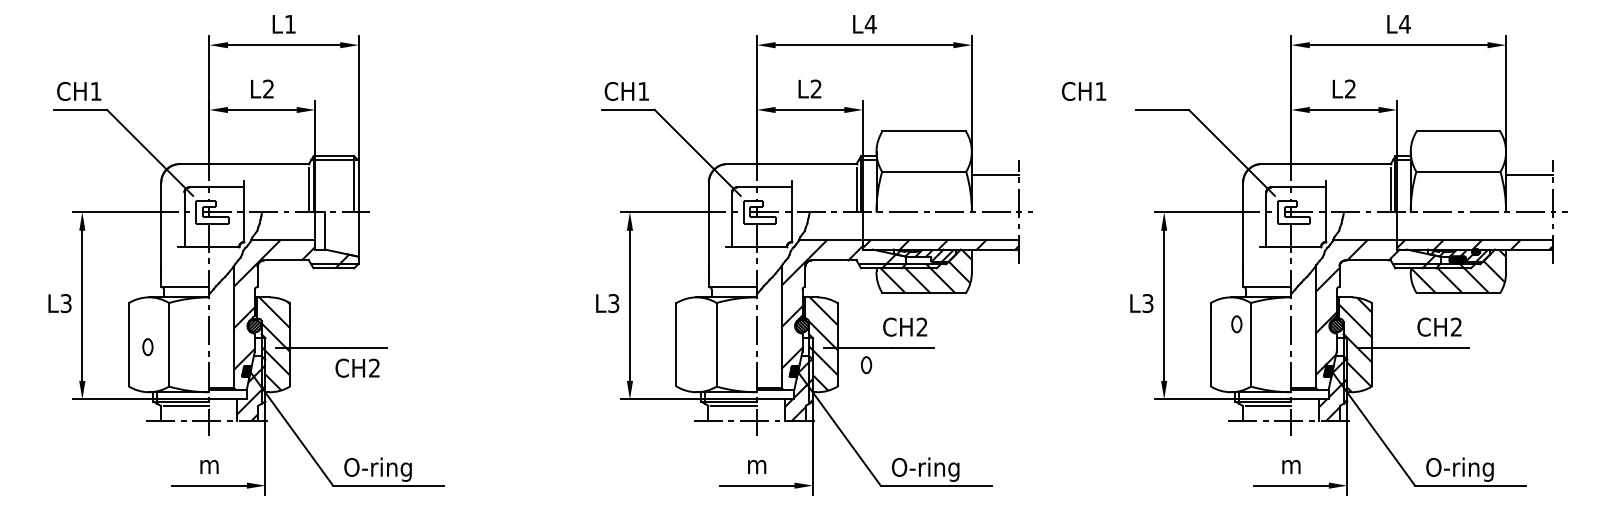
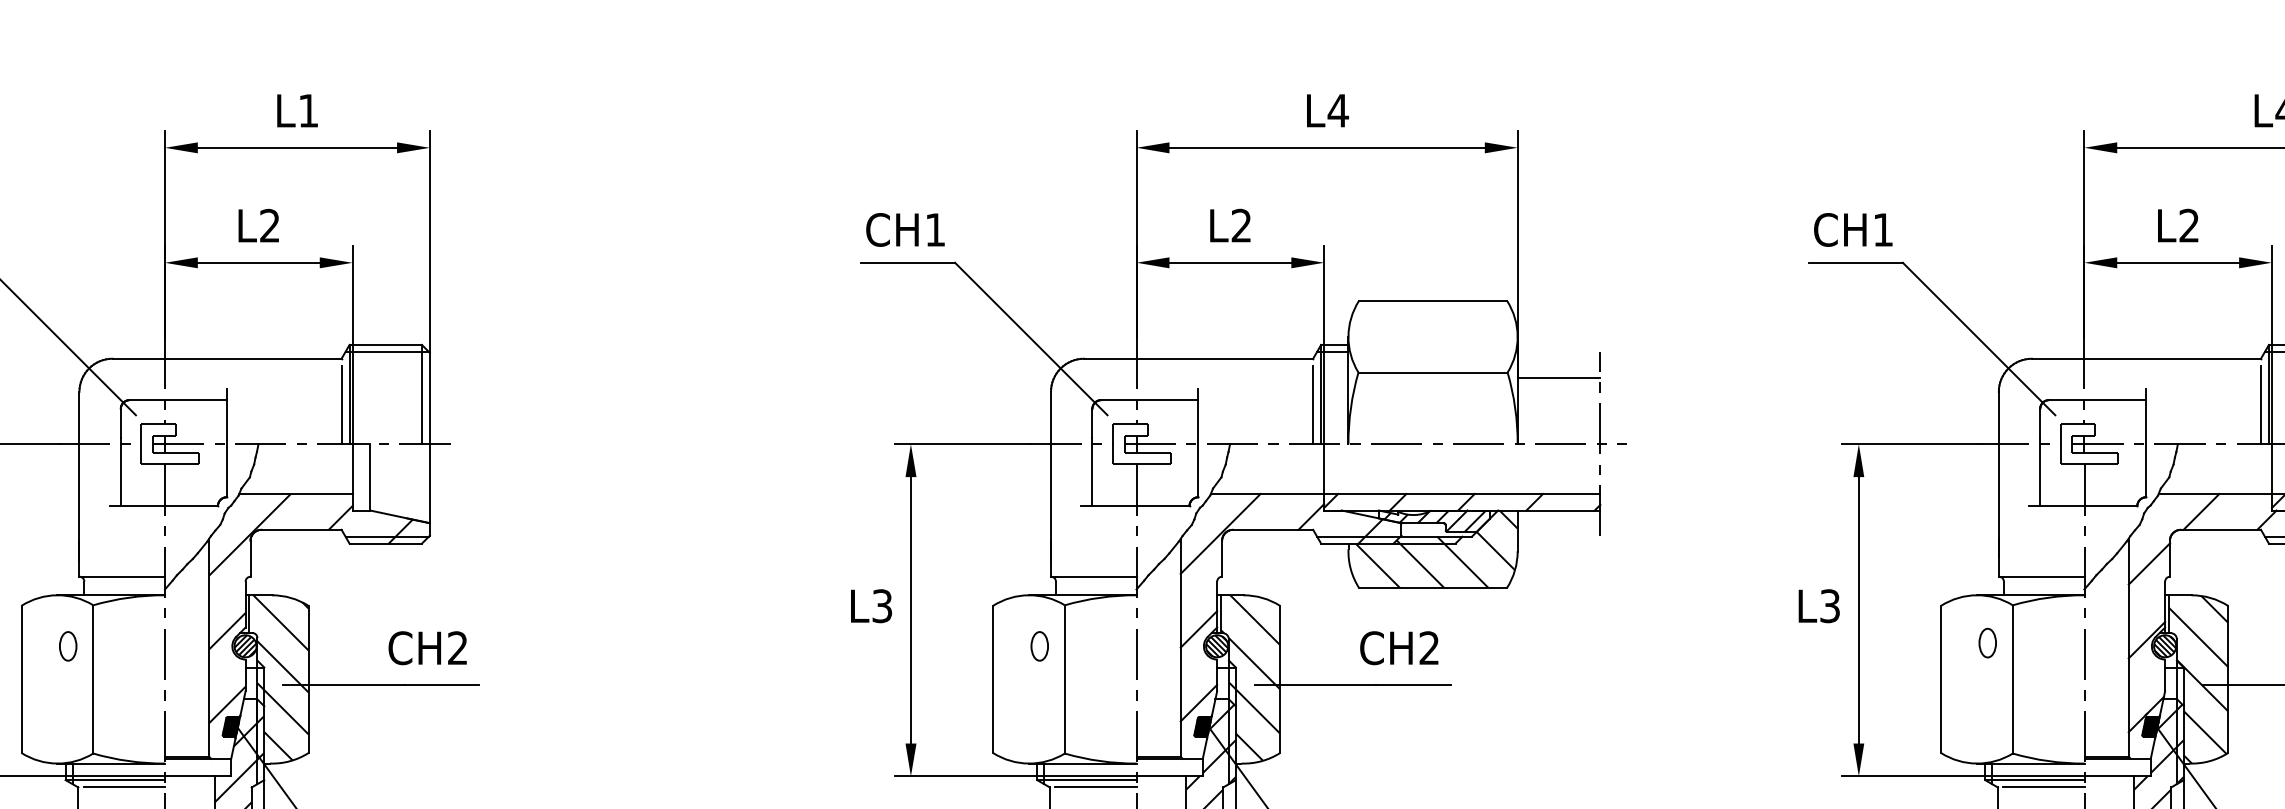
text: (1084, 91) -> (1854, 230), moved
part: (147, 347) -> (67, 646), moved
part: (866, 365) -> (1039, 646), moved
text: (357, 367) -> (427, 646), moved

